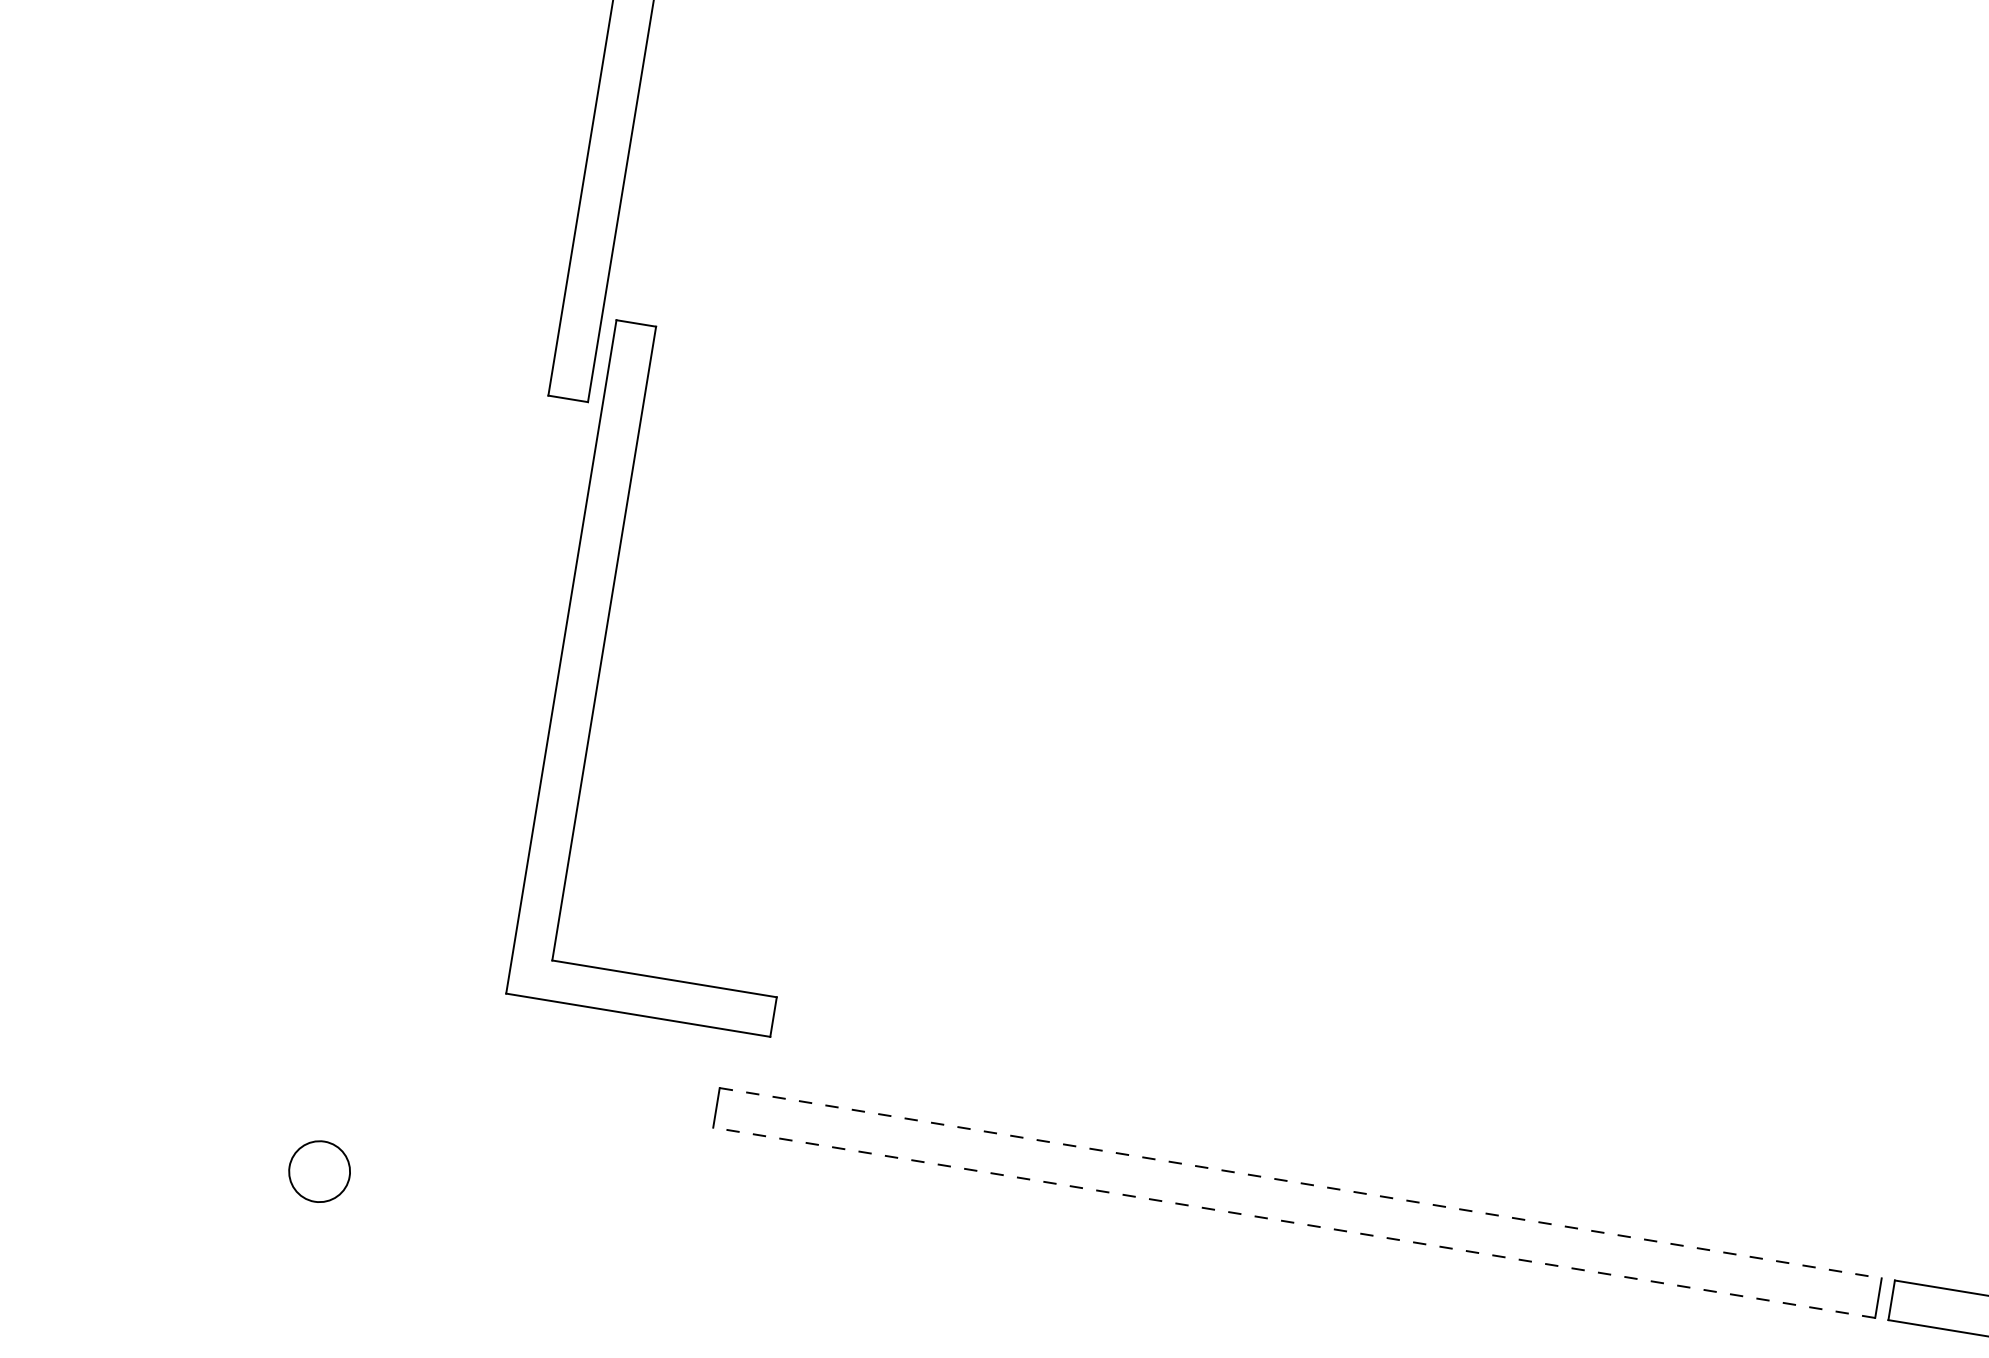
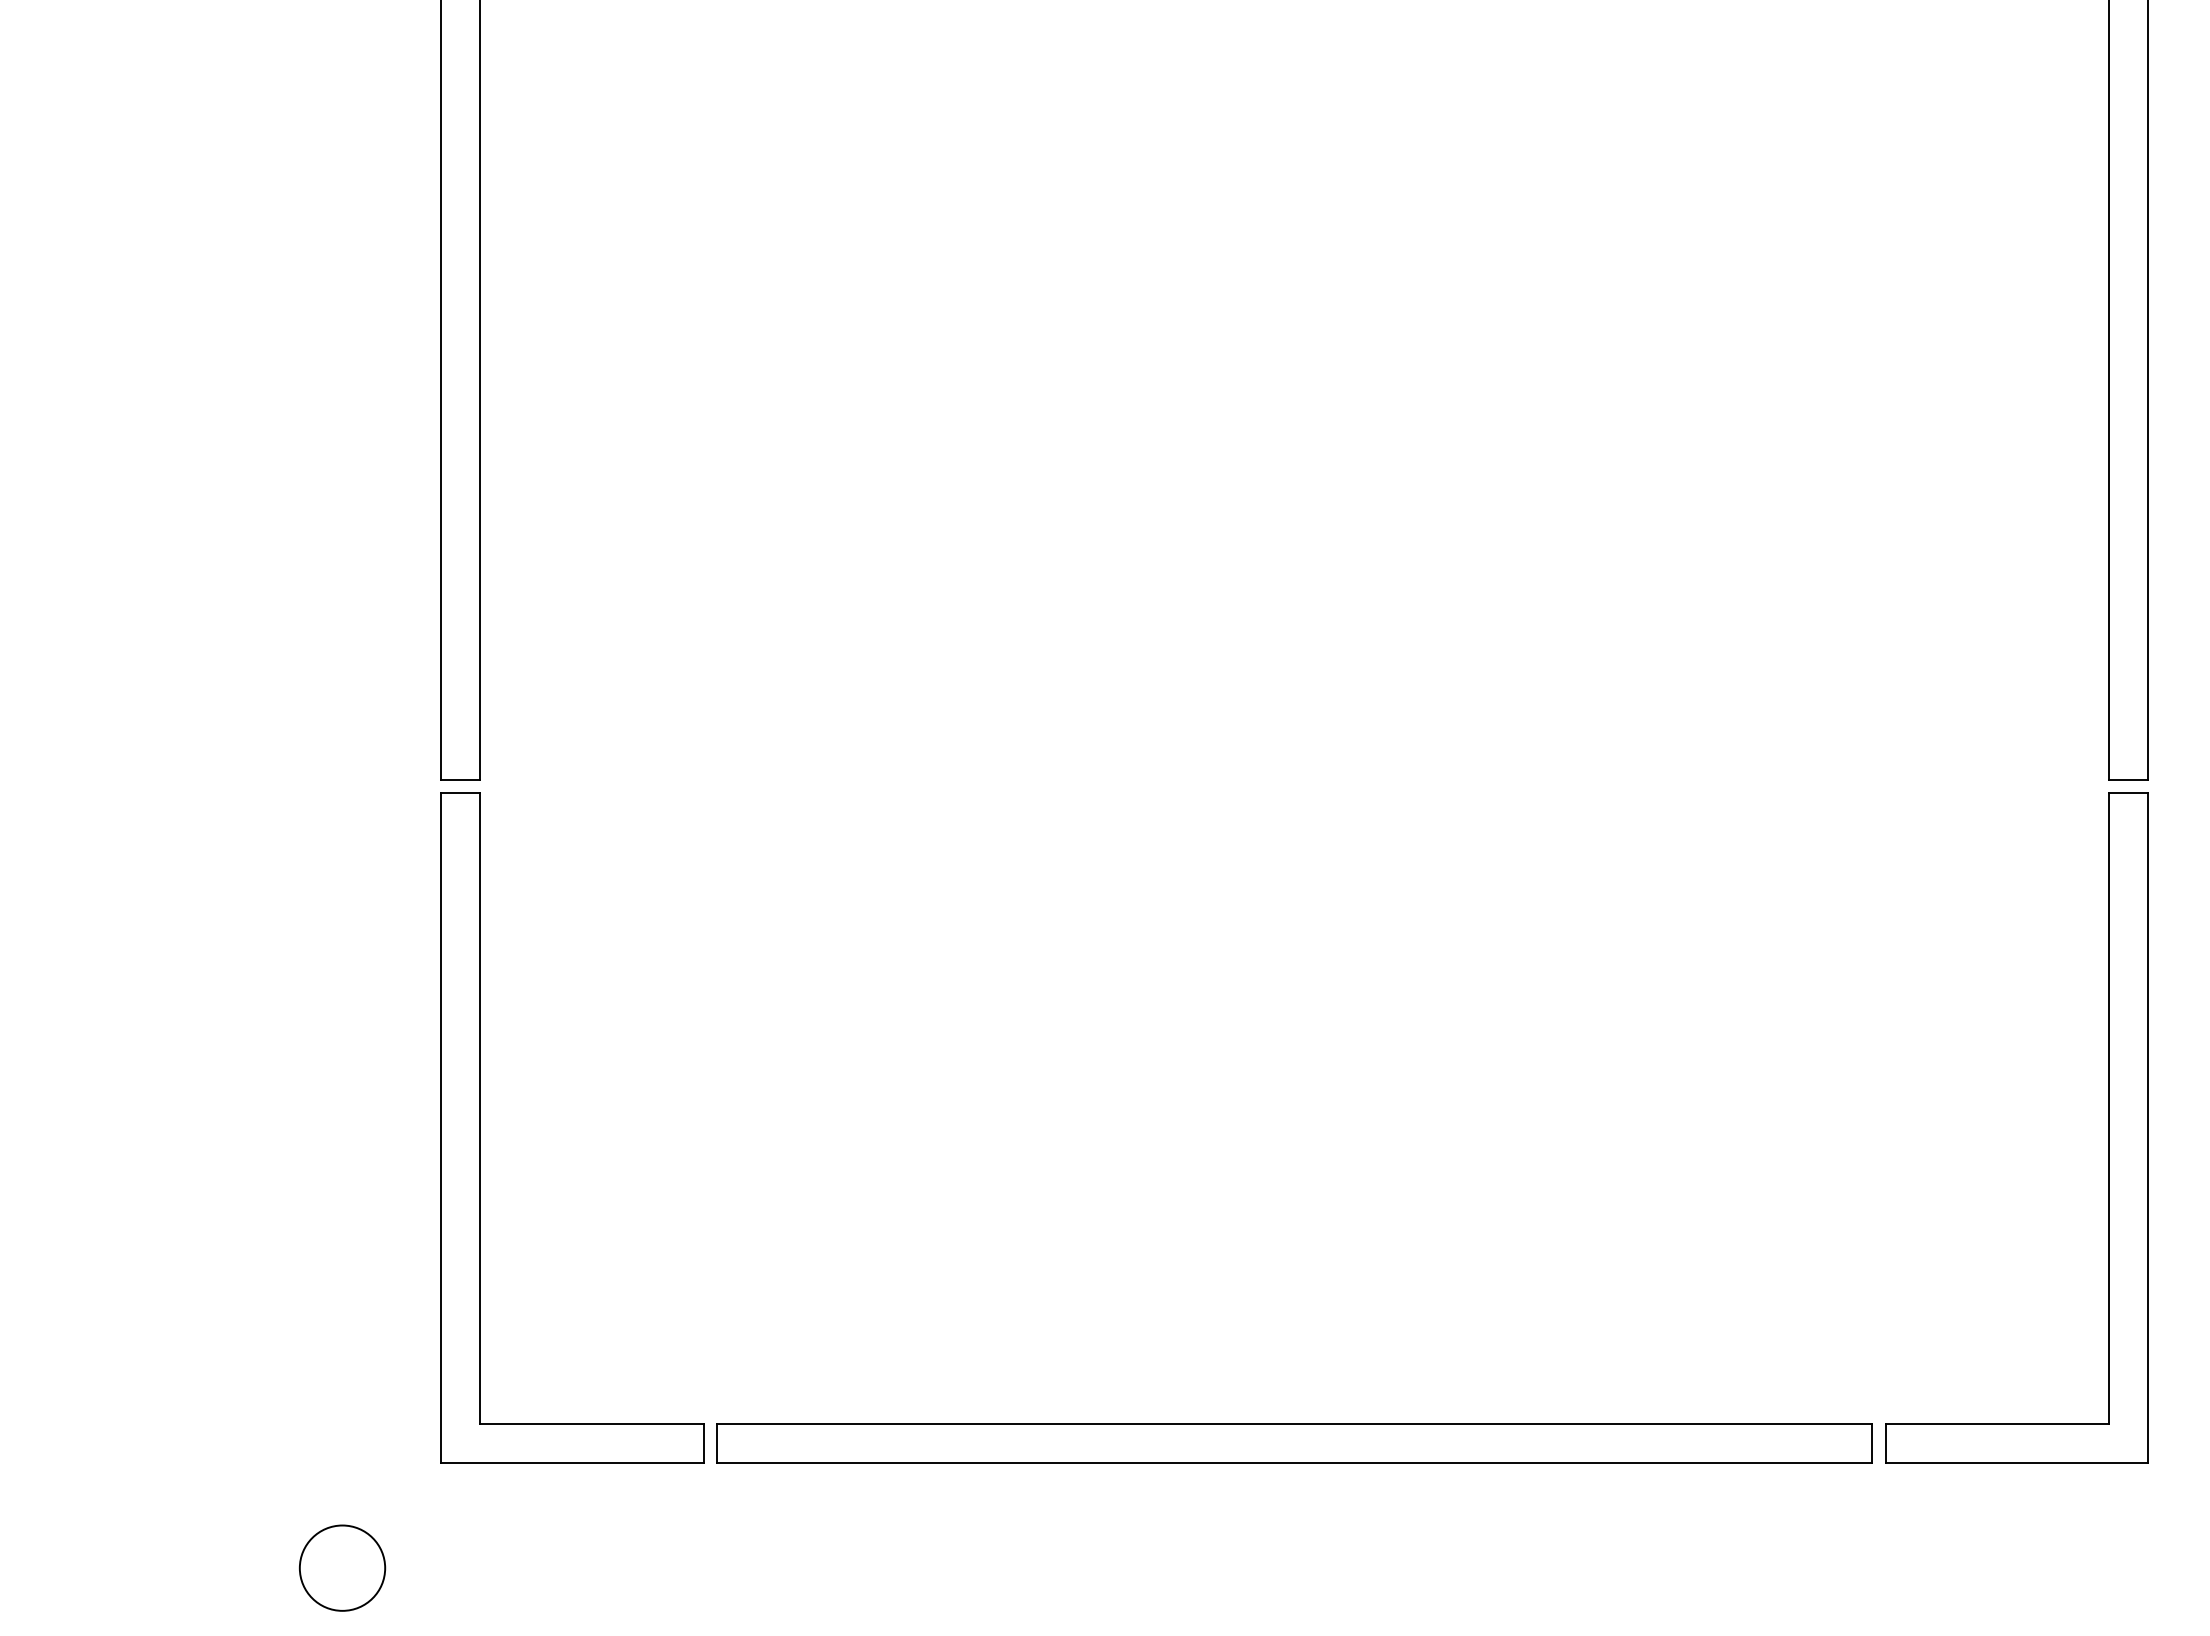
part: (601, 662) -> (480, 1127), moved
circle: (319, 1170) -> (342, 1567), size x1.43
line: (1300, 1182) -> (1294, 1423), dashed -> solid
line: (1294, 1223) -> (1294, 1463), dashed -> solid

